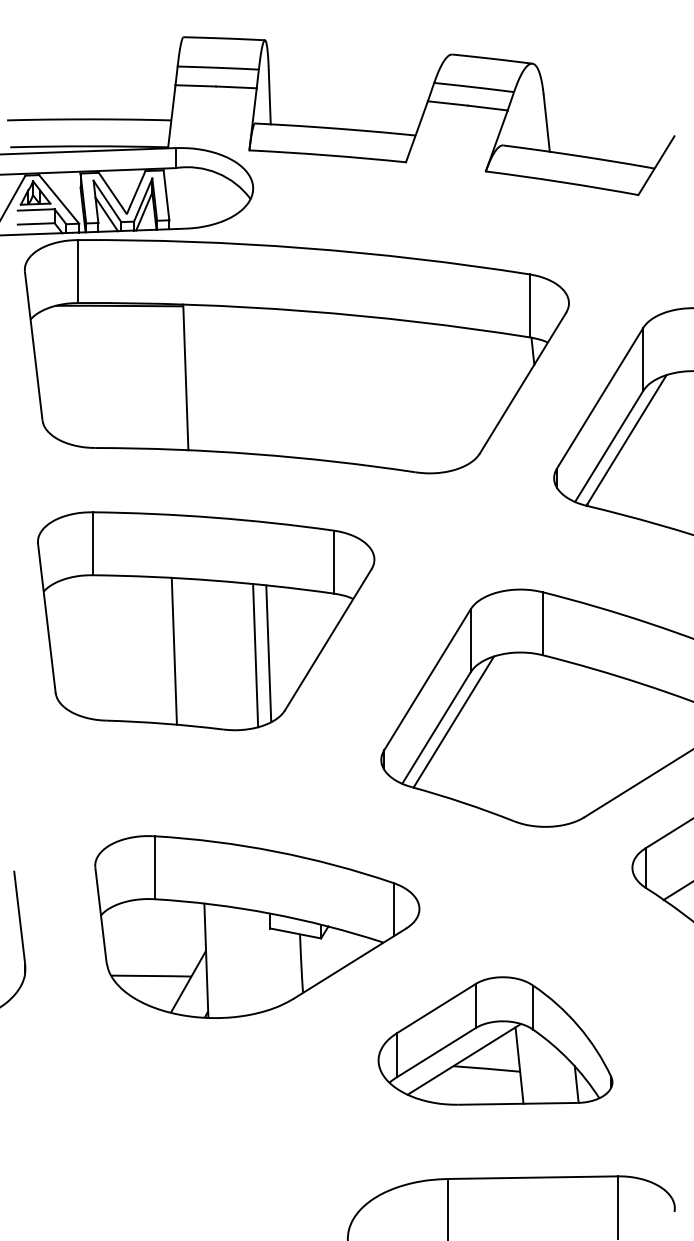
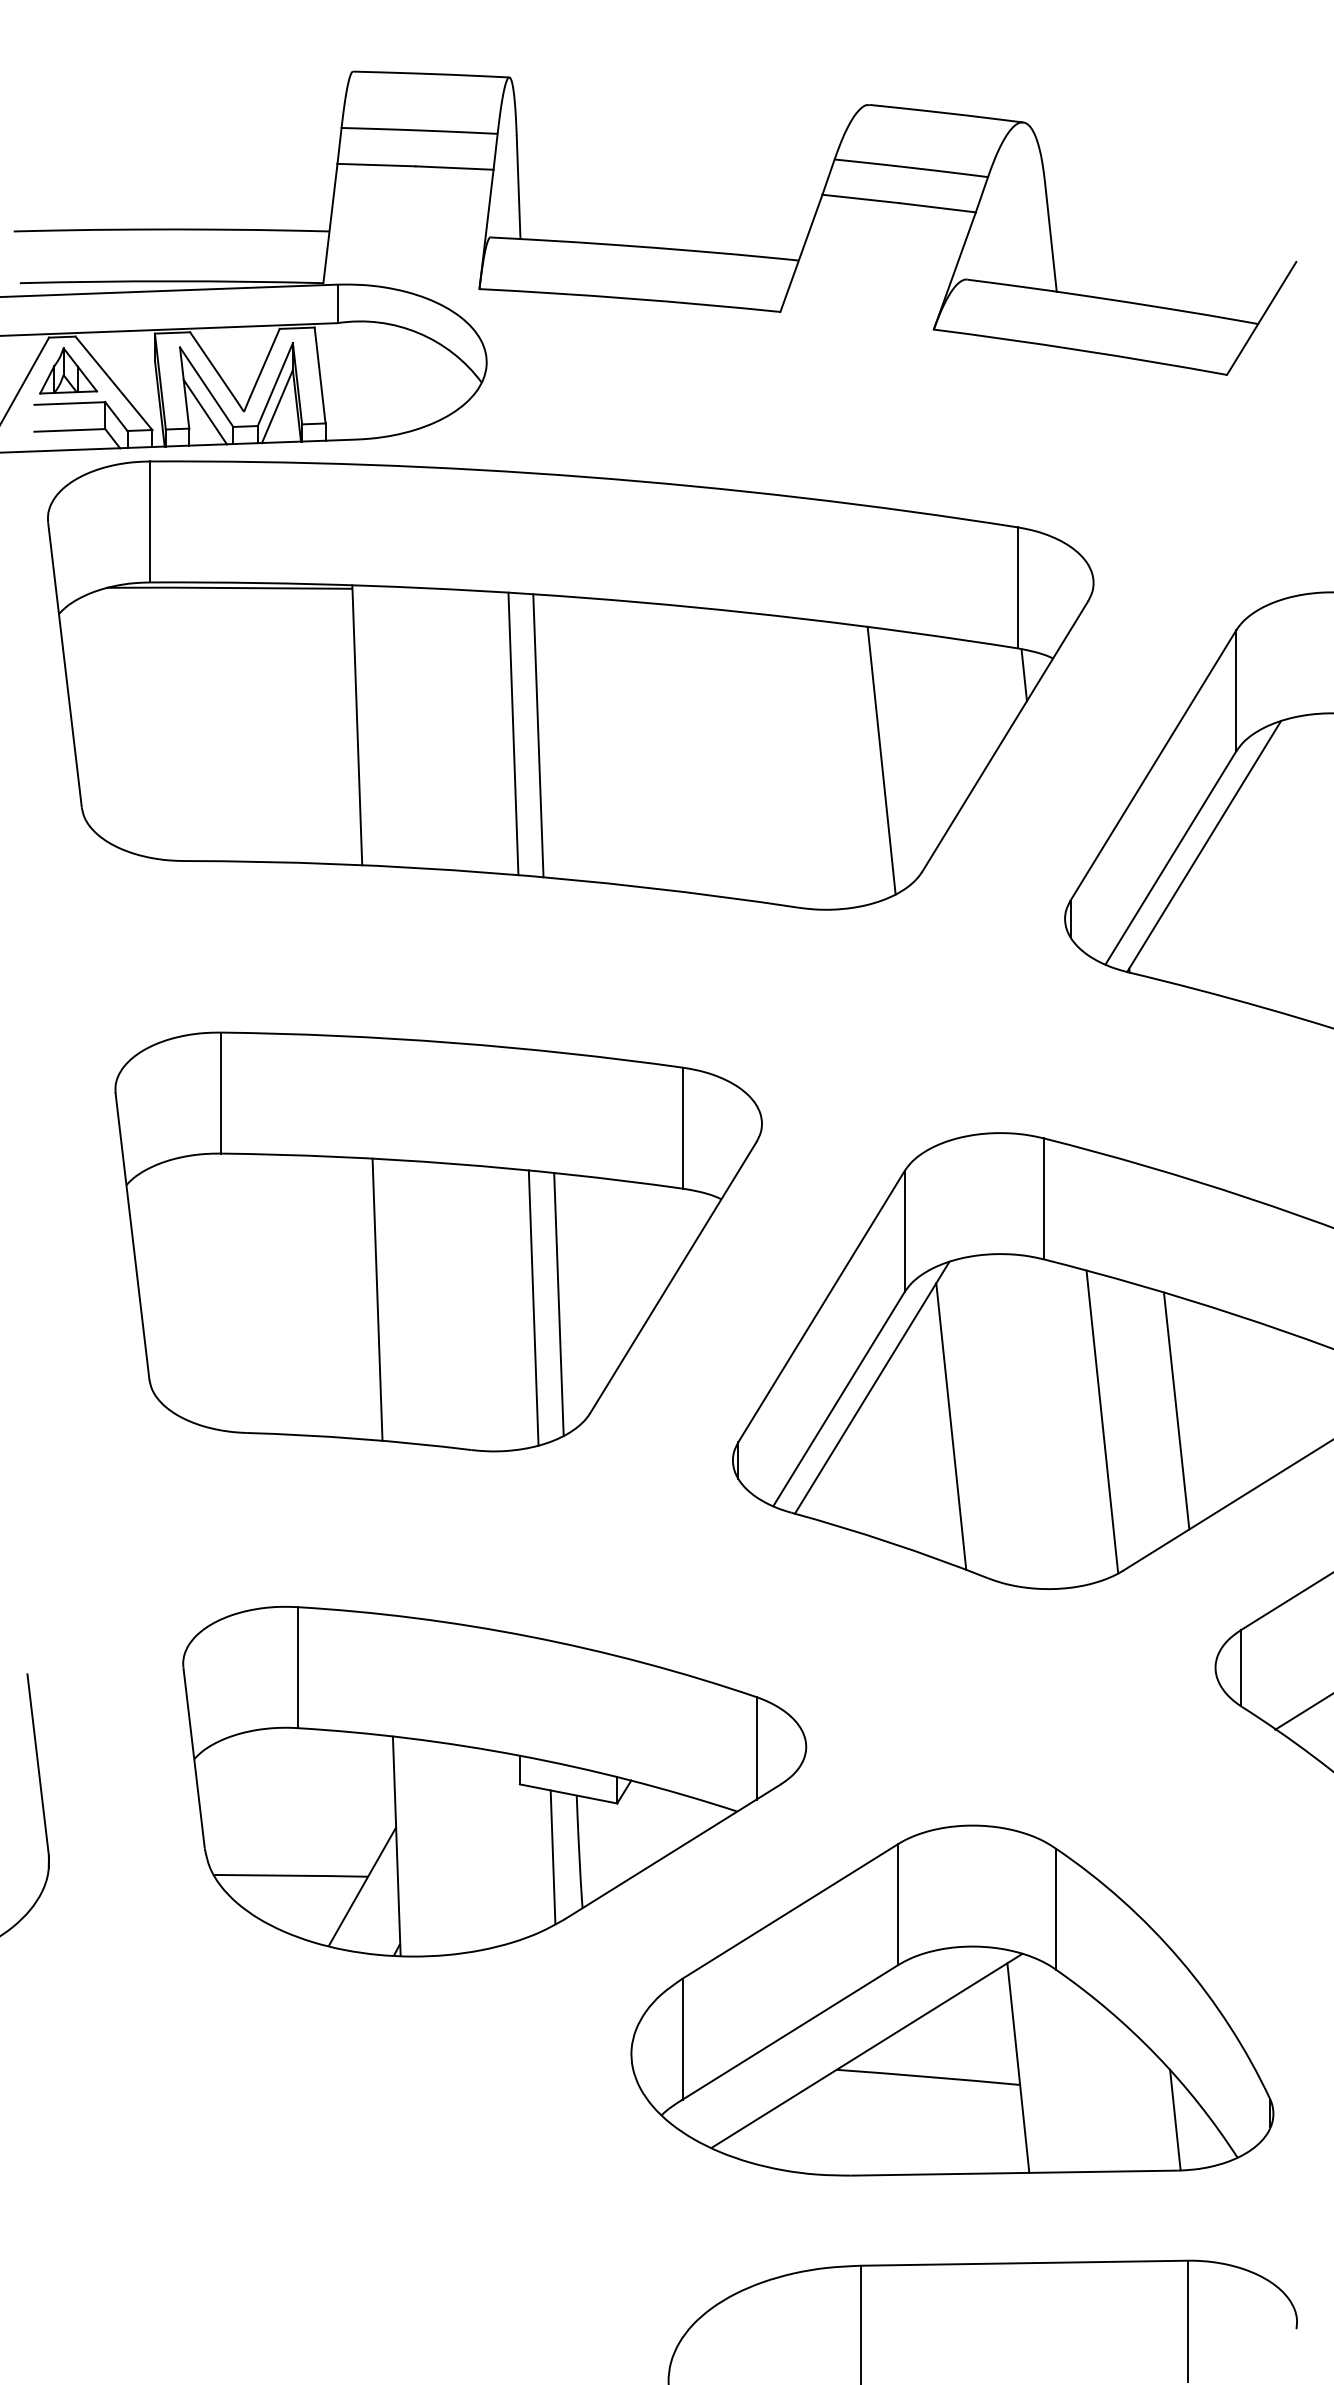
line: (266, 381) -> (512, 733), added
line: (279, 382) -> (537, 735), added
line: (458, 395) -> (881, 760), added
part: (206, 621) -> (439, 1242), moved
line: (611, 733) -> (1175, 1409), added
line: (573, 739) -> (1102, 1421), added
line: (494, 741) -> (950, 1425), added
line: (287, 966) -> (552, 1857), added
part: (495, 1040) -> (952, 1999), size x1.43

